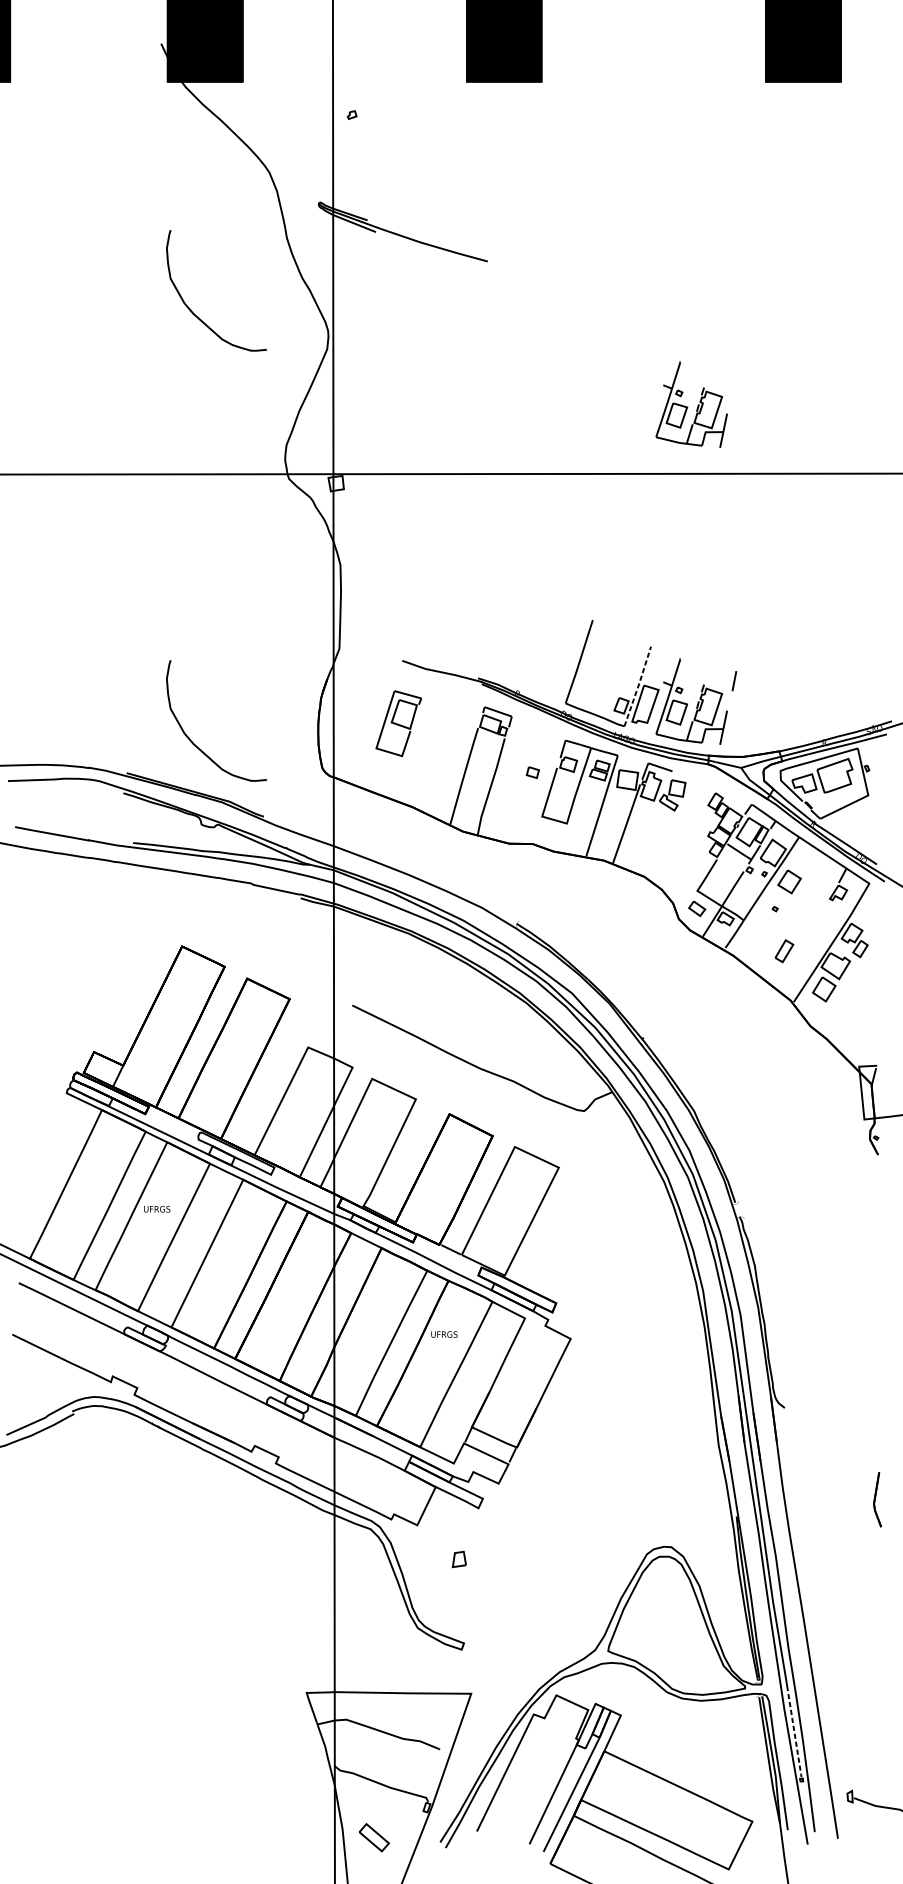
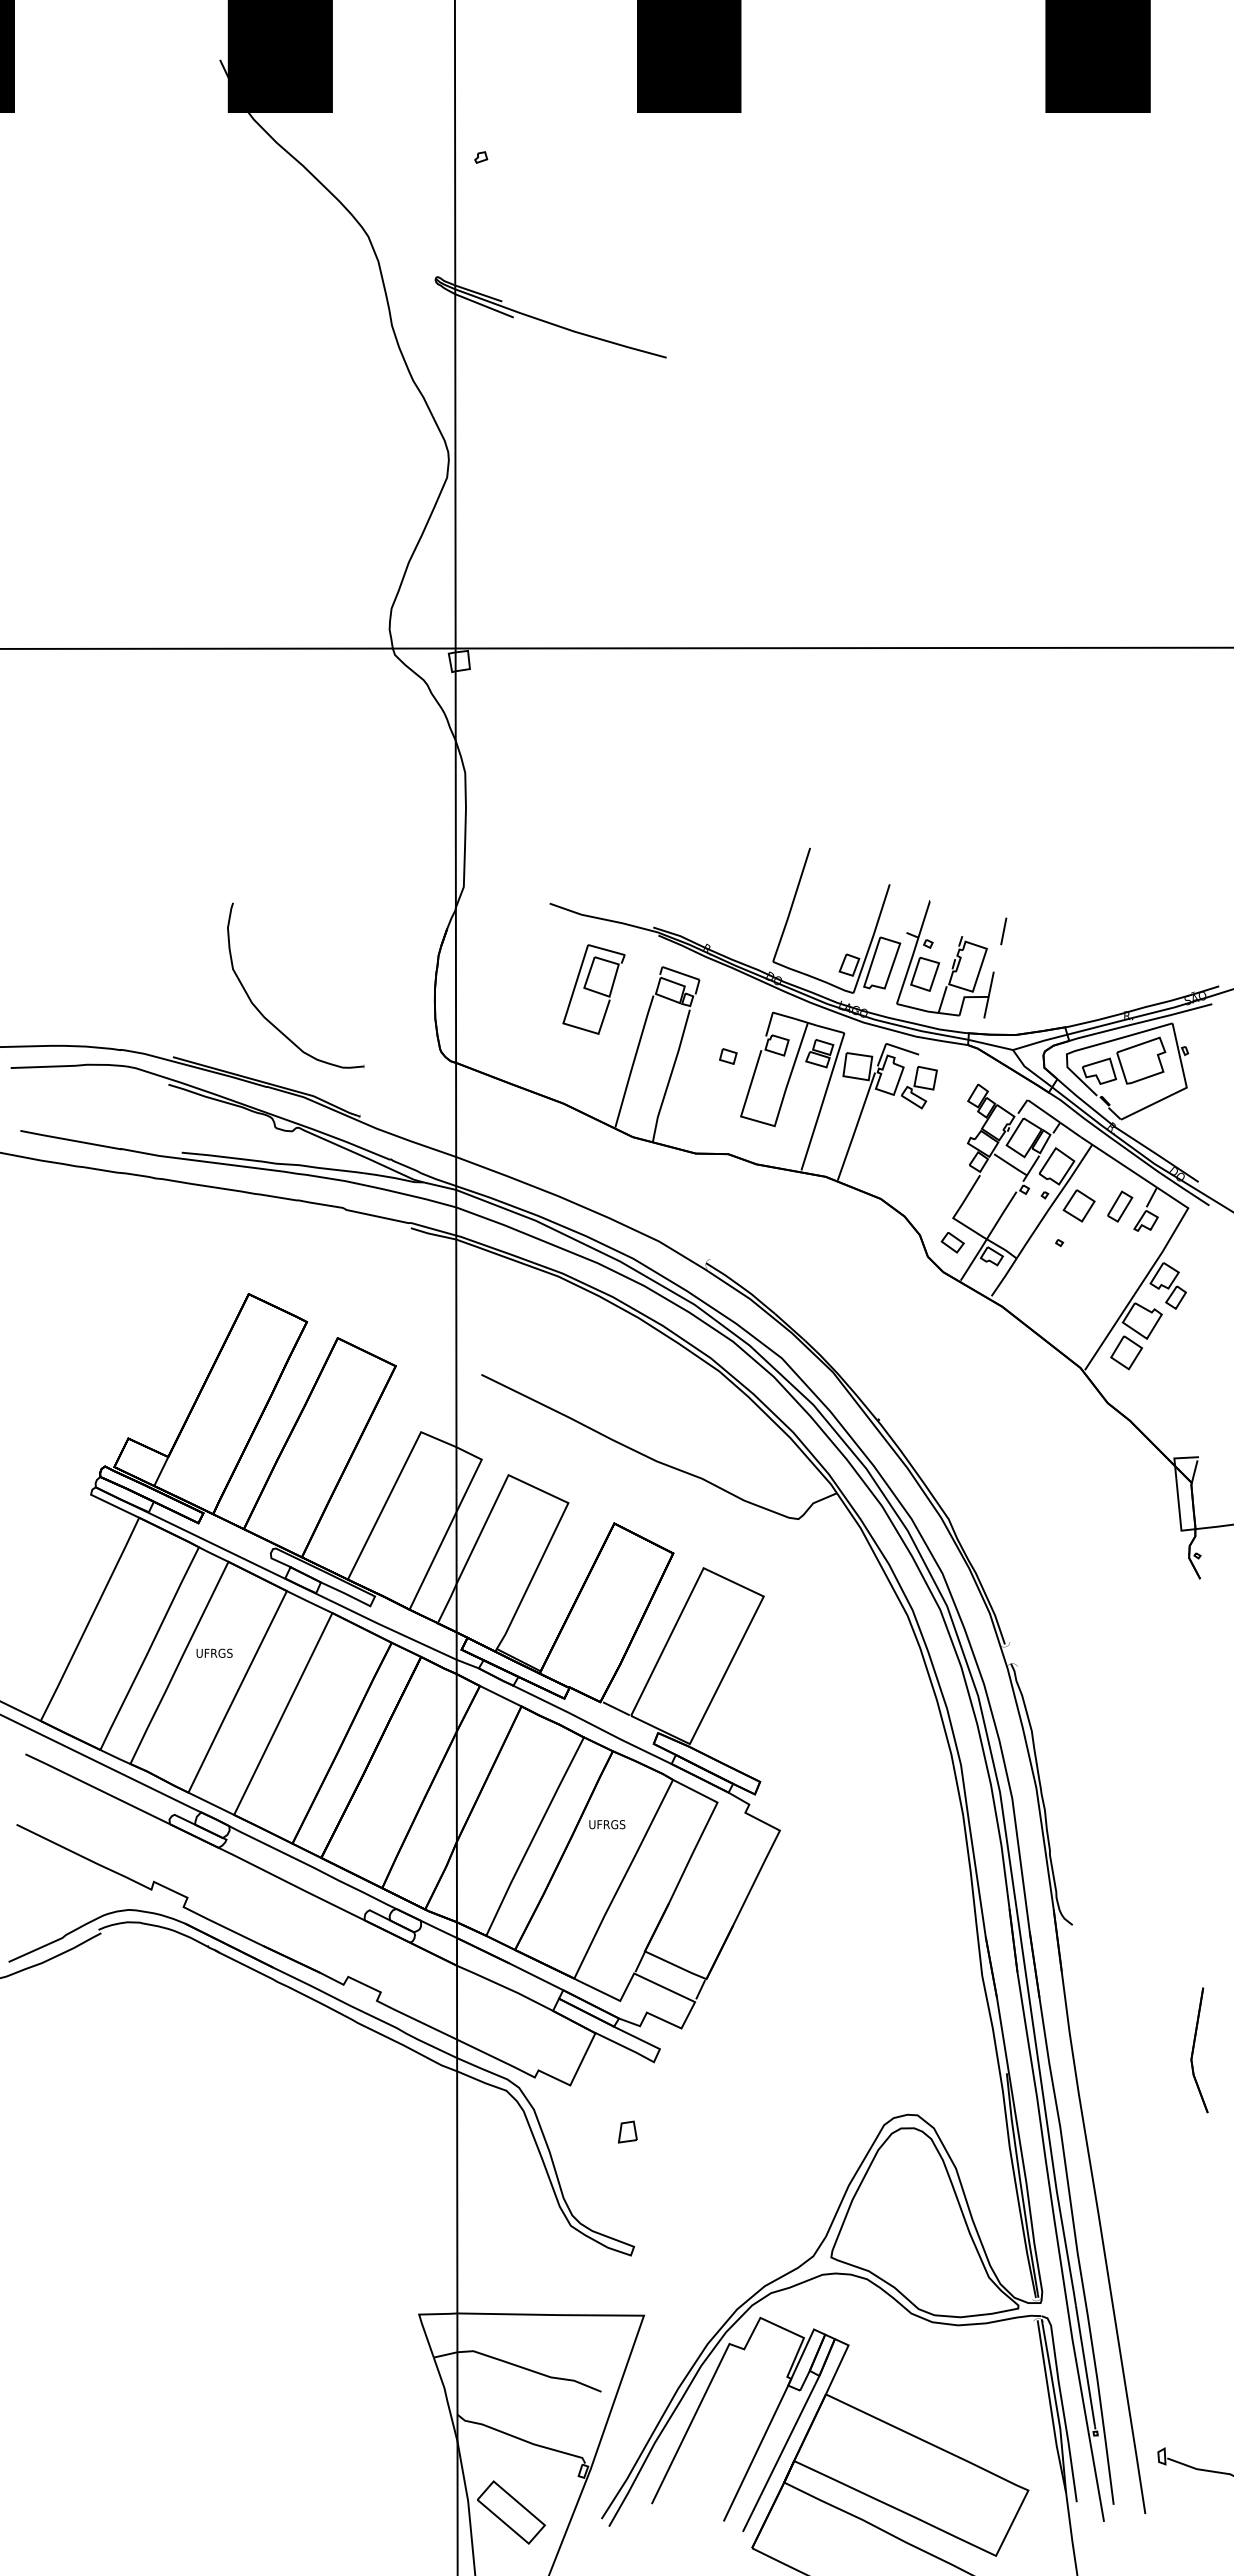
part: (193, 312) -> (264, 427), removed
part: (691, 404) -> (945, 553), removed
line: (638, 685) -> (872, 937), dashed -> solid
part: (398, 723) -> (593, 989), moved
part: (784, 951) -> (1120, 1206), moved
part: (877, 1499) -> (1199, 2050), size x1.67
line: (794, 1730) -> (1085, 2366), dashed -> solid
part: (374, 1837) -> (511, 2512), size x1.67

